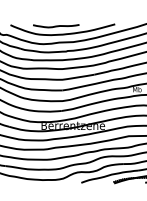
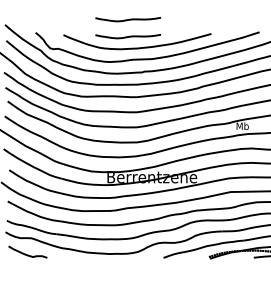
curve: (55, 14) -> (127, 19), added

